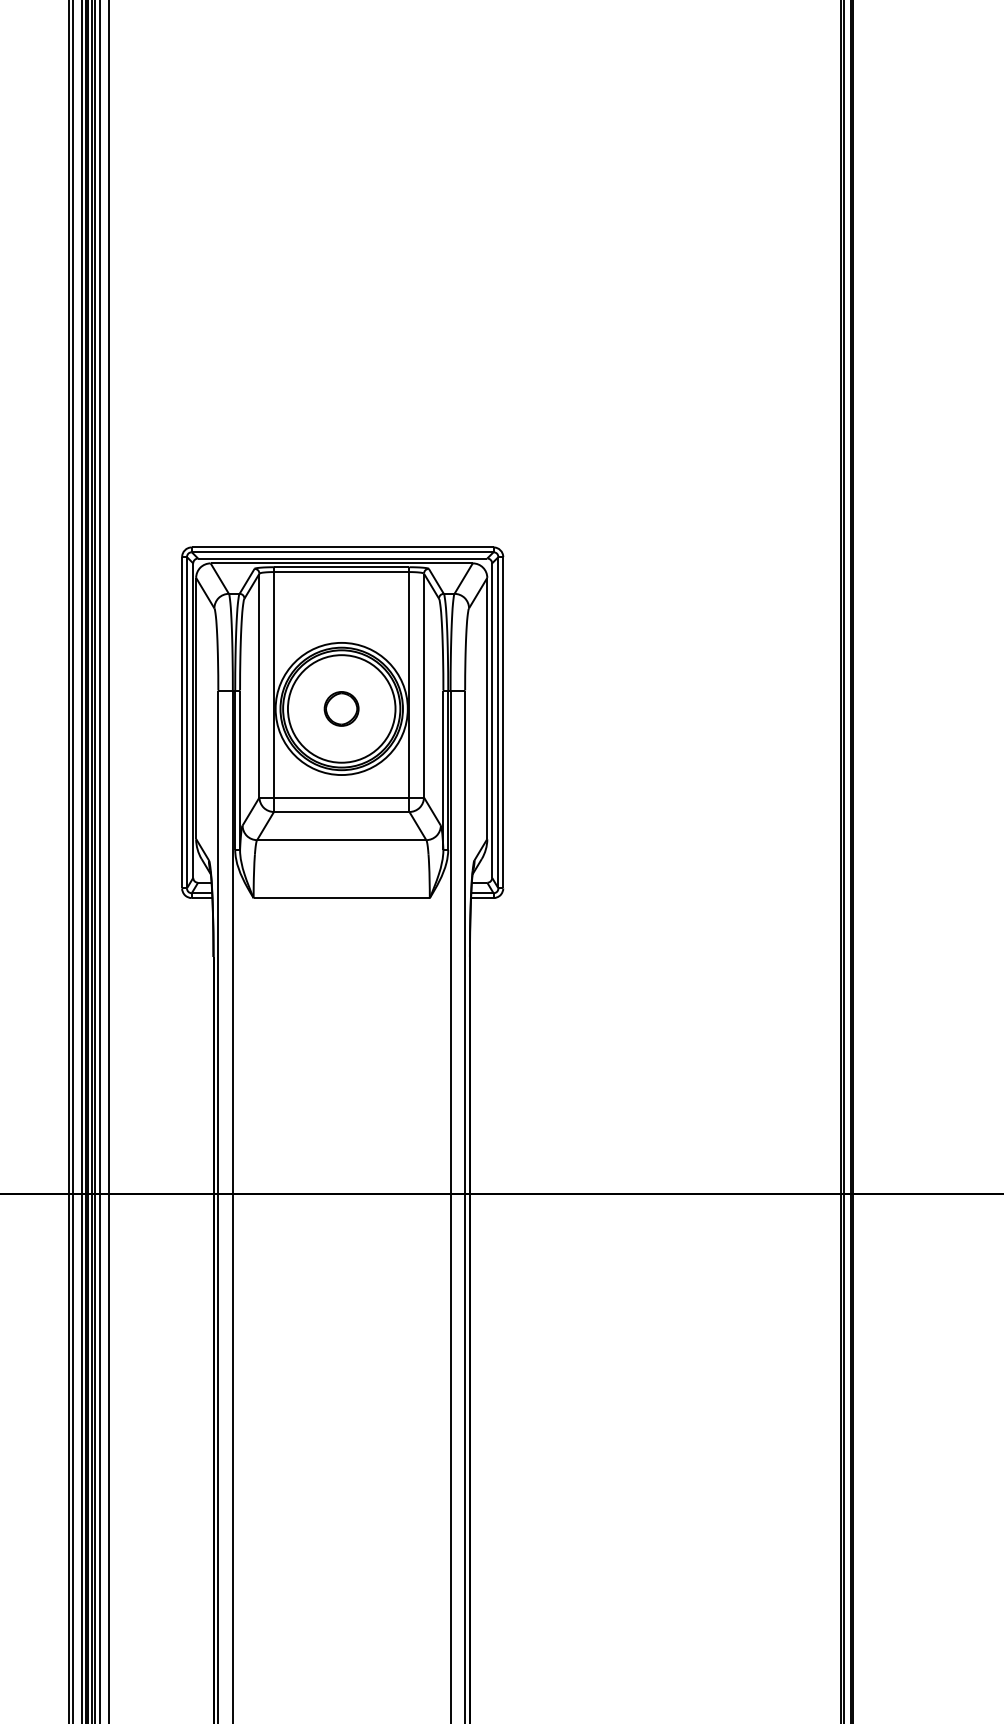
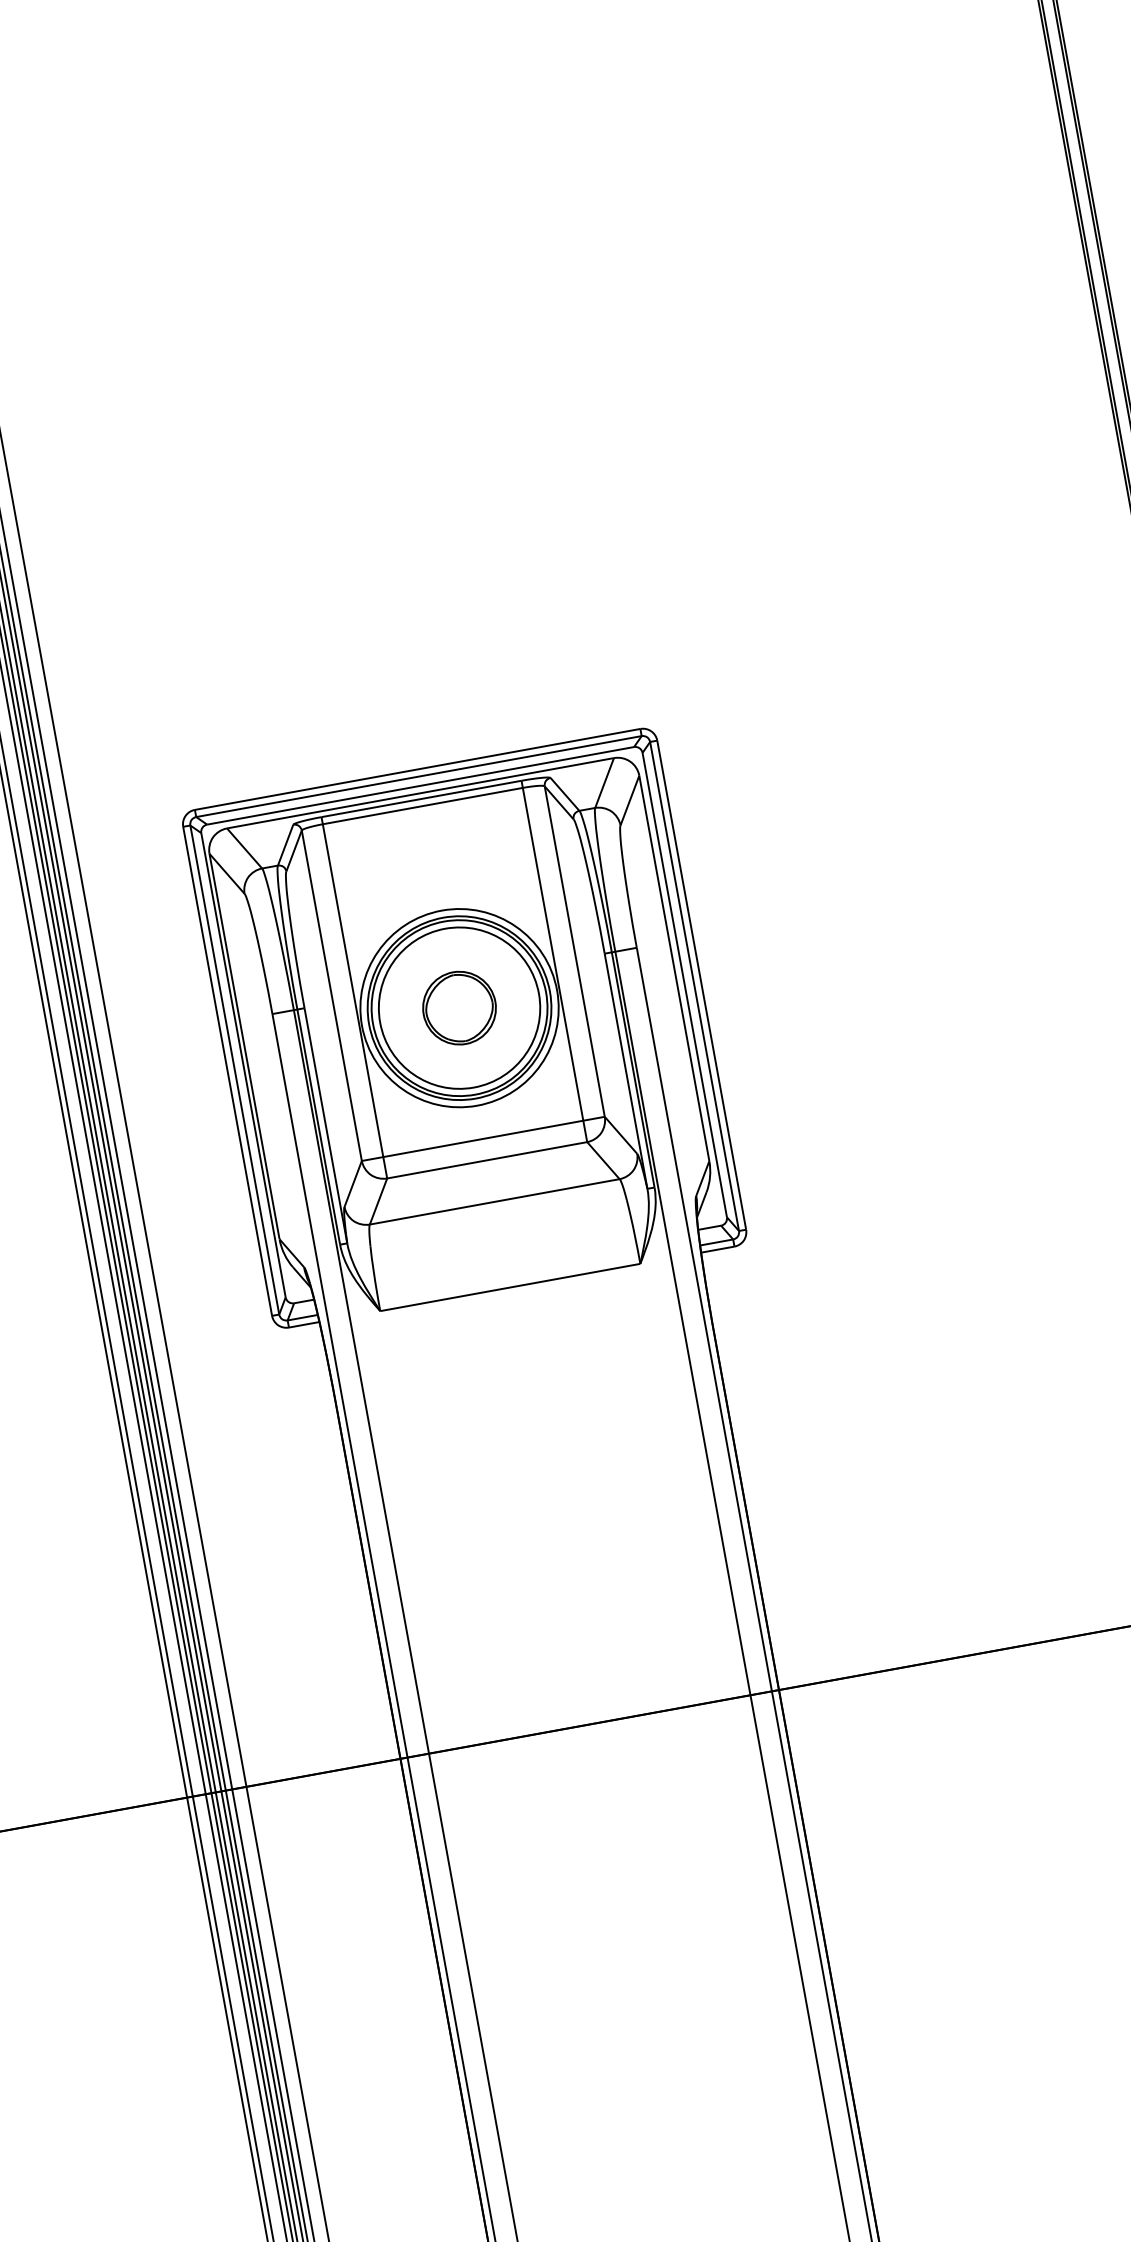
part: (341, 708) -> (459, 1007), size x1.43

